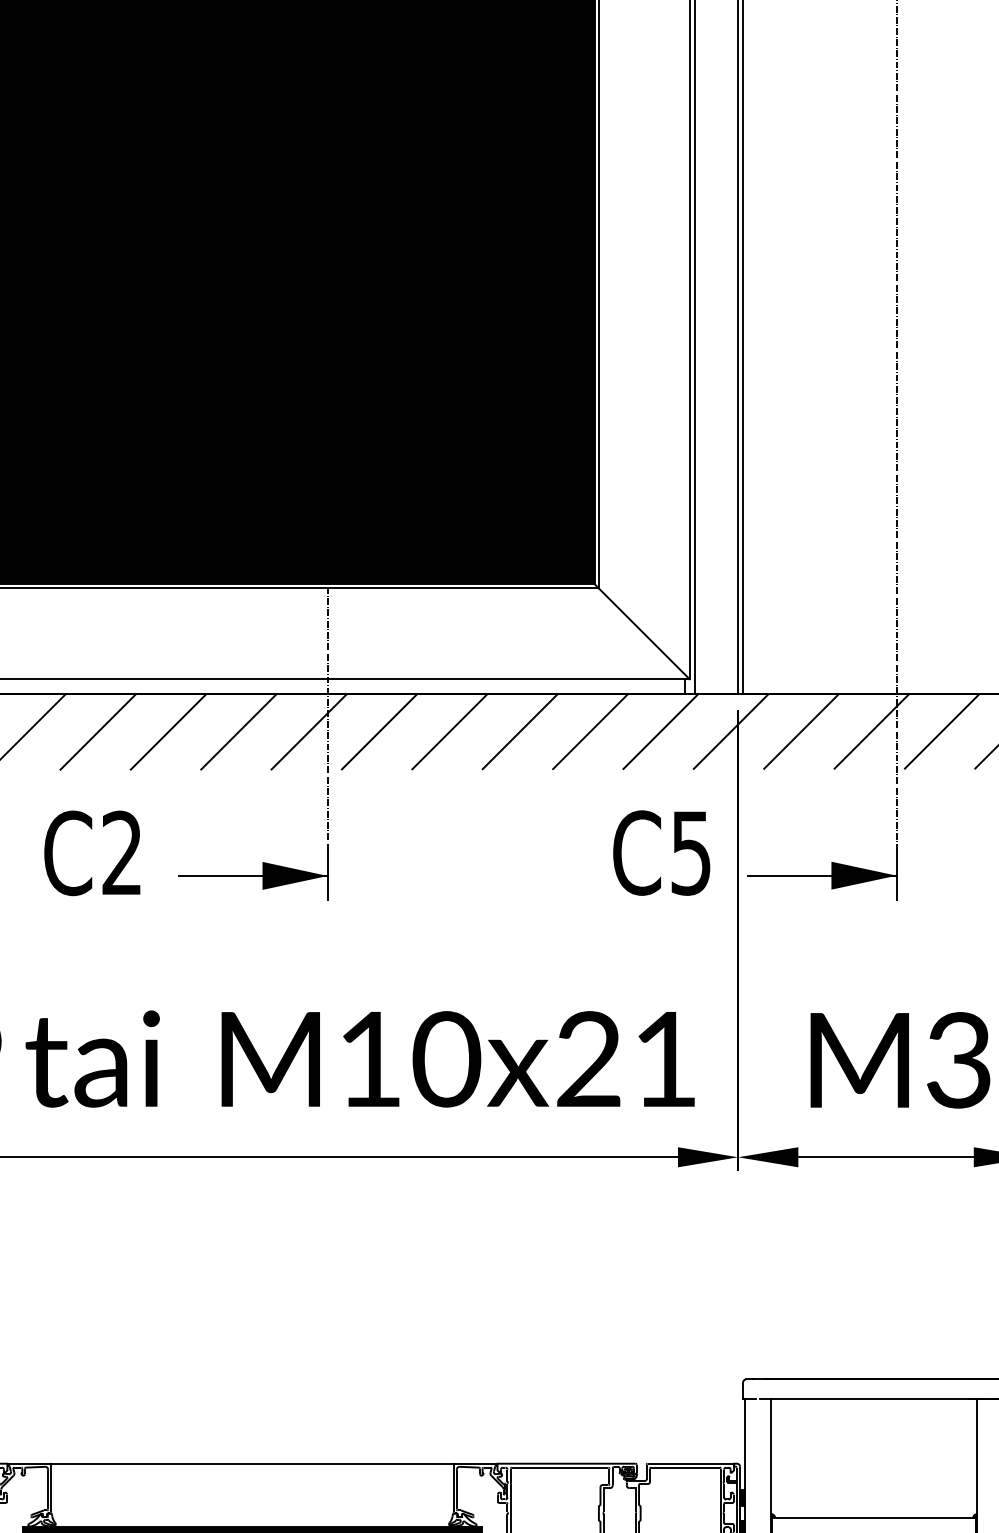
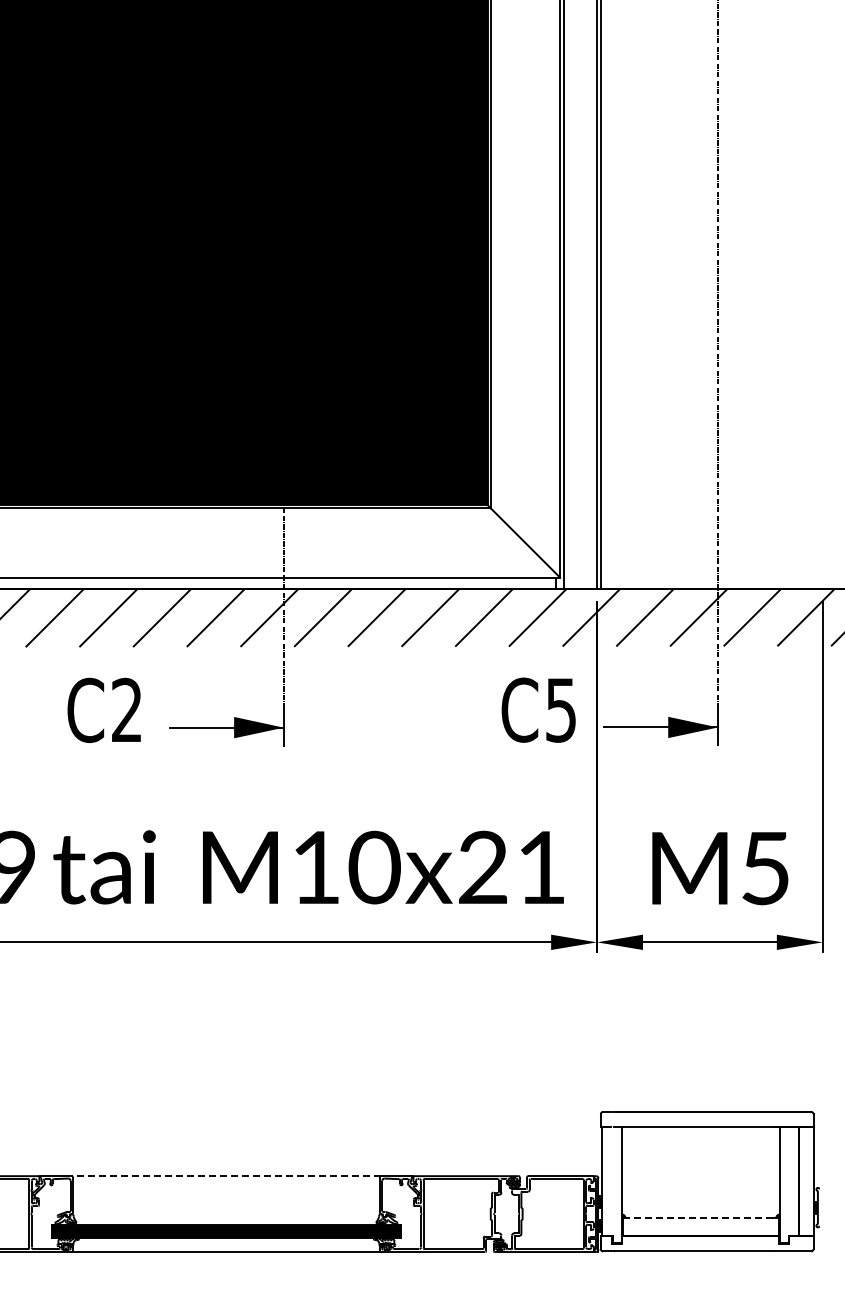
text: (958, 1060) -> (765, 868), M3 -> M5
line: (251, 1464) -> (225, 1176), solid -> dashed
line: (872, 1517) -> (699, 1217), solid -> dashed

